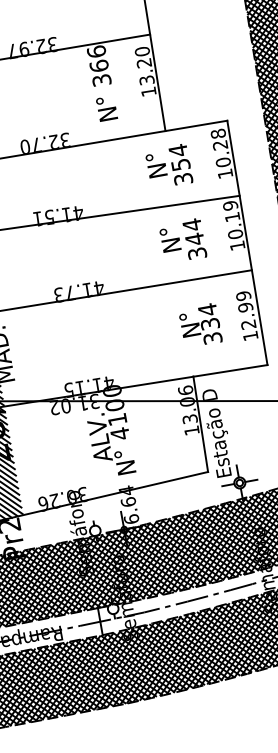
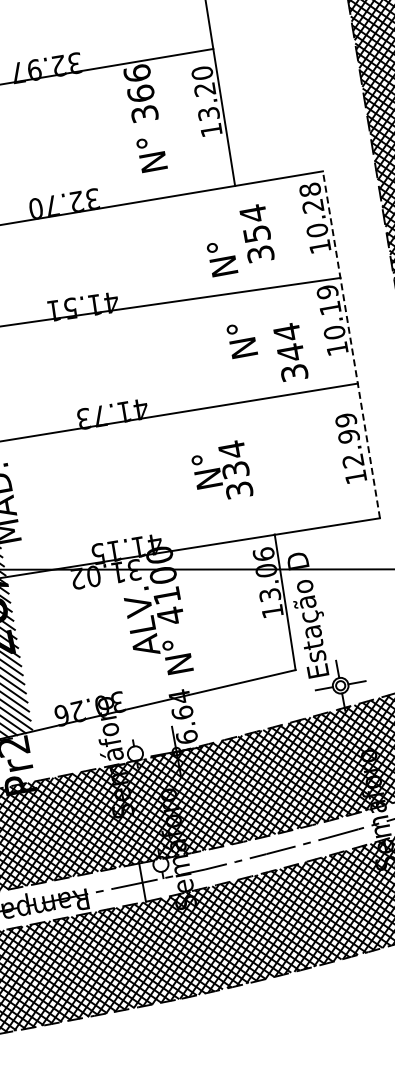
text: (156, 166) -> (222, 260), moved
text: (194, 239) -> (290, 352), moved
line: (247, 242) -> (351, 344), solid -> dashed
text: (200, 323) -> (222, 469), moved

